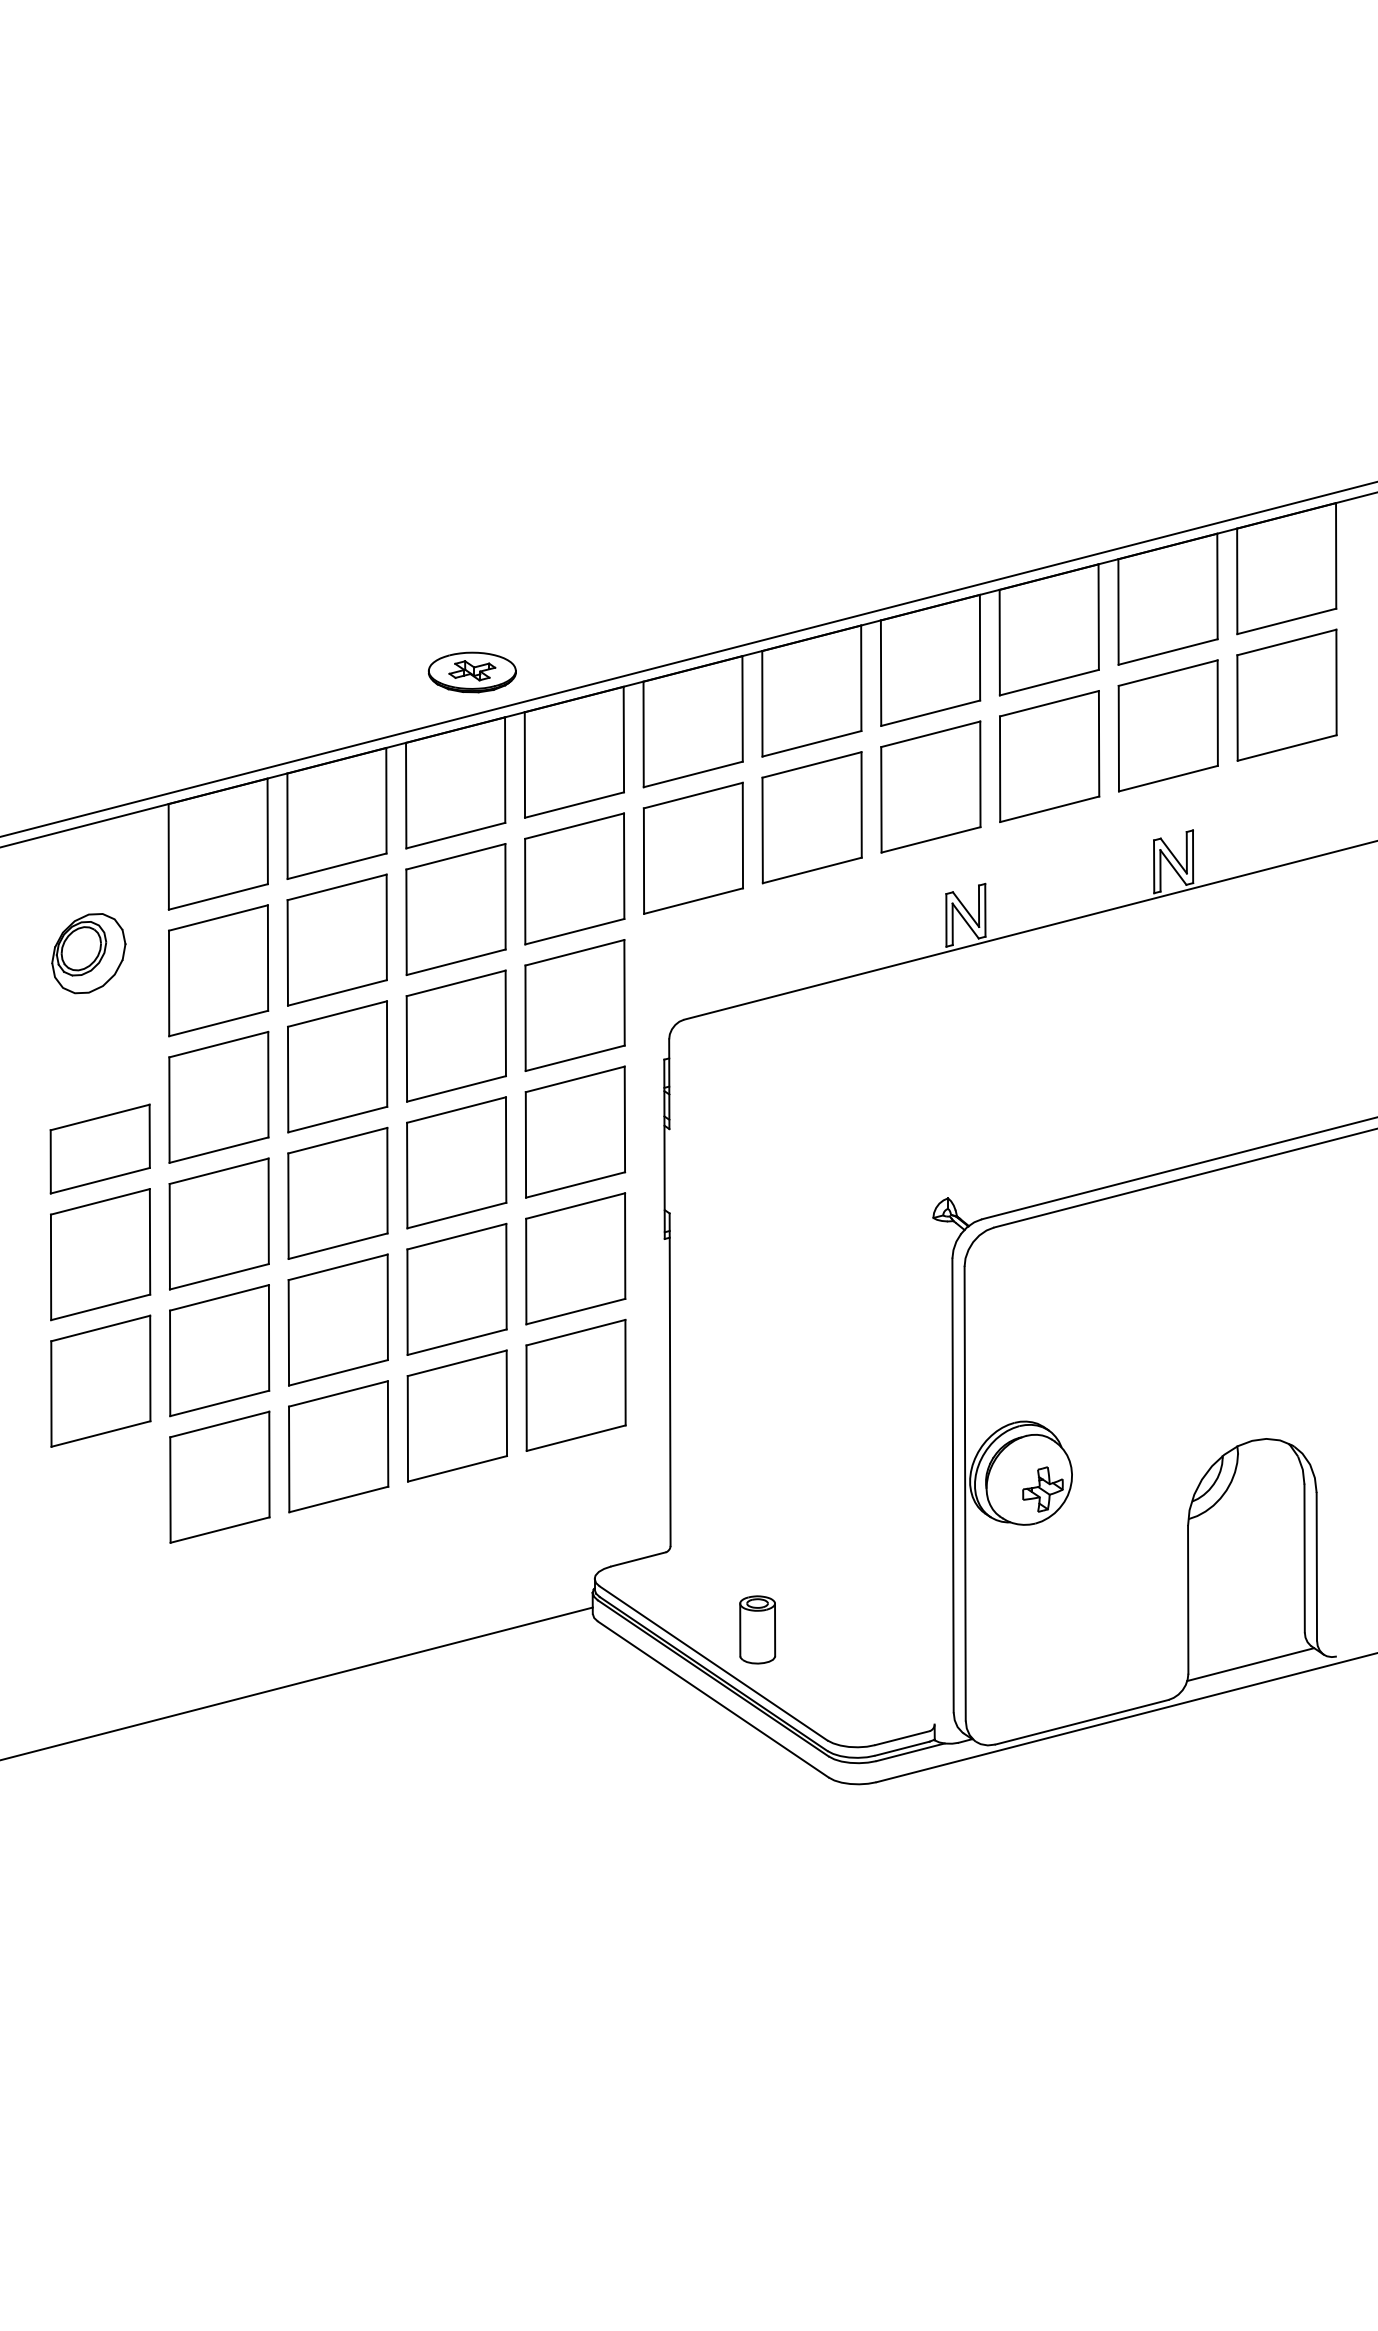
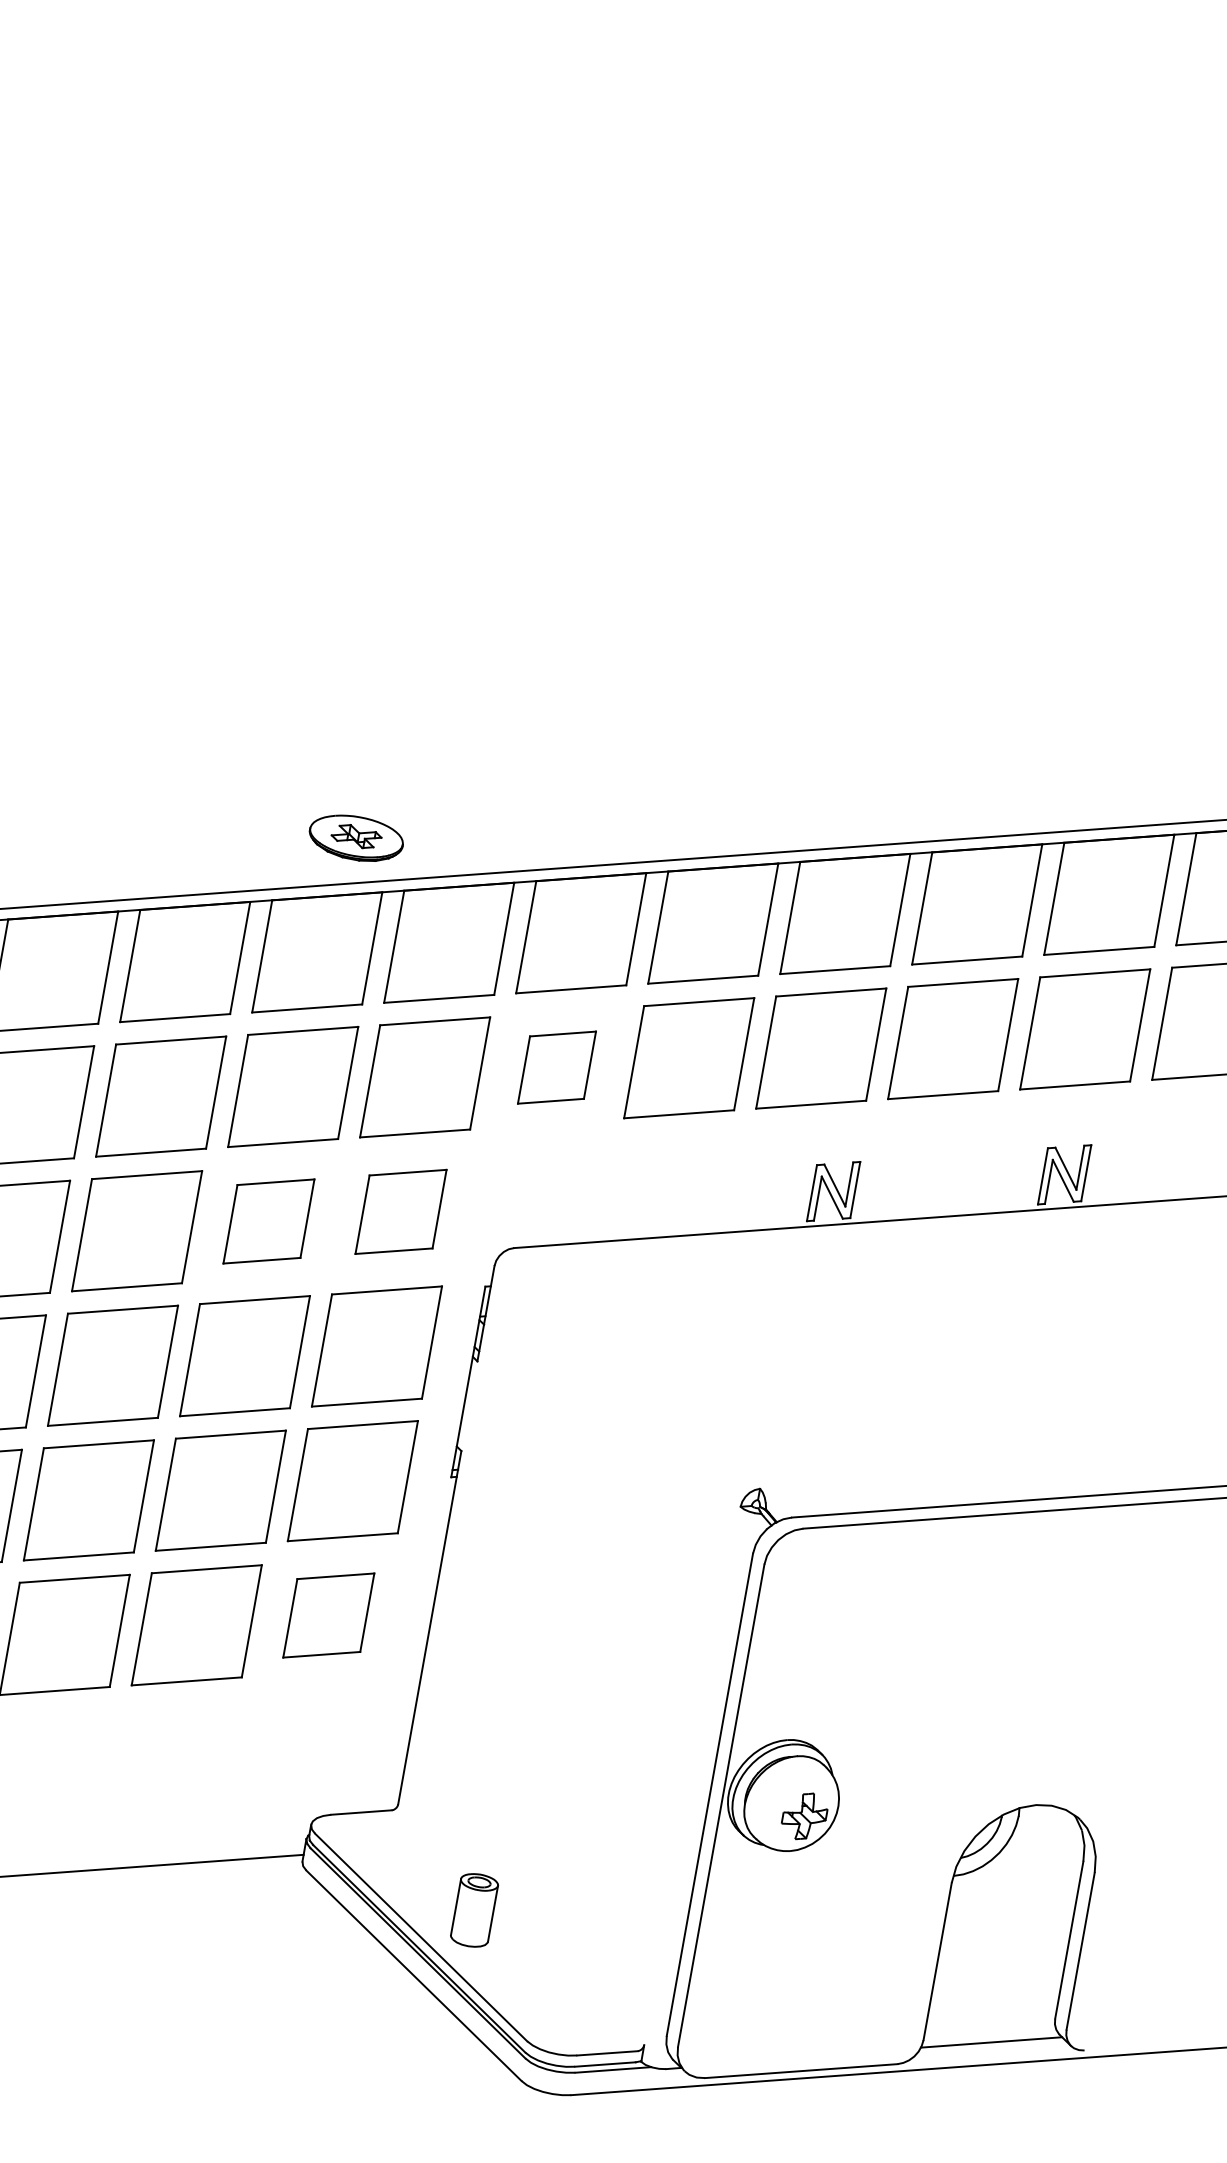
part: (692, 847) -> (556, 1066), size x0.6
part: (574, 1005) -> (400, 1211), size x0.7
part: (455, 1035) -> (268, 1220), size x0.7
part: (575, 1384) -> (328, 1614), size x0.7

